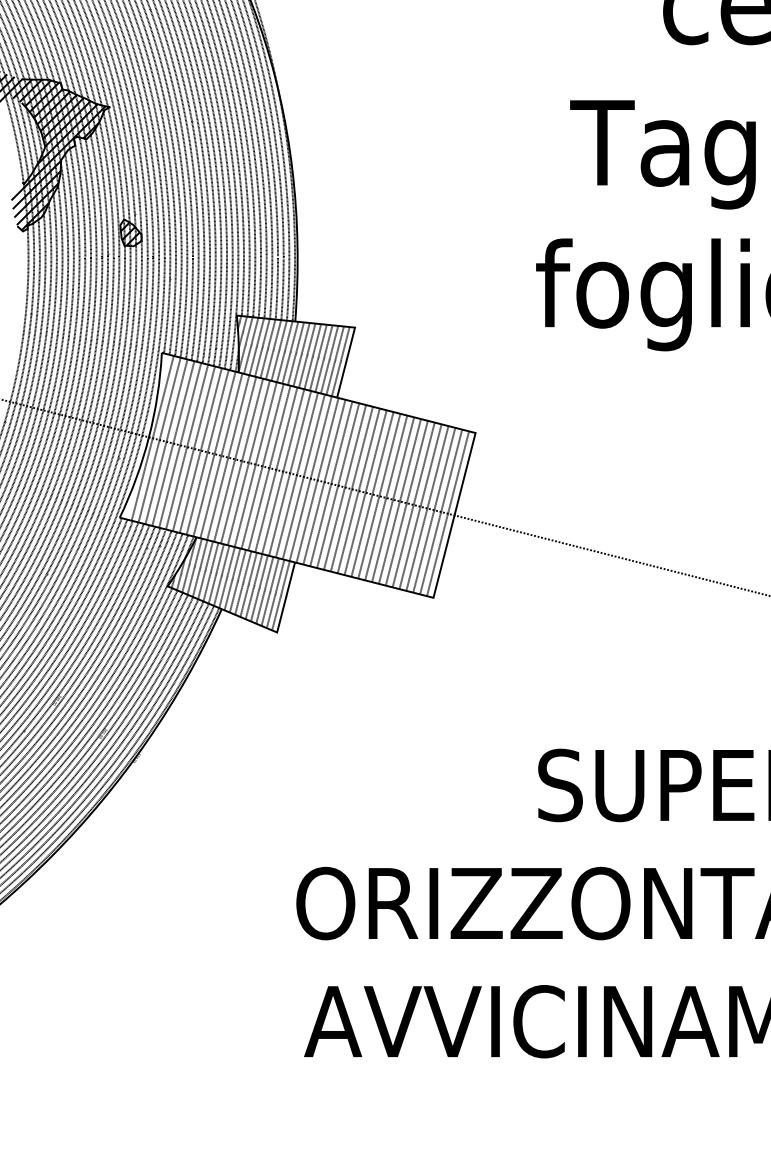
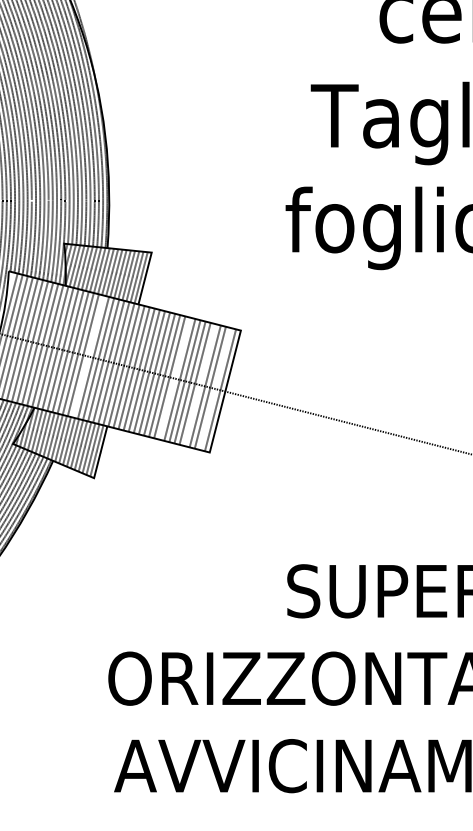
line: (269, 467) -> (88, 356), removed
line: (386, 497) -> (175, 378), removed
line: (420, 506) -> (200, 384), removed
line: (441, 511) -> (215, 388), removed

